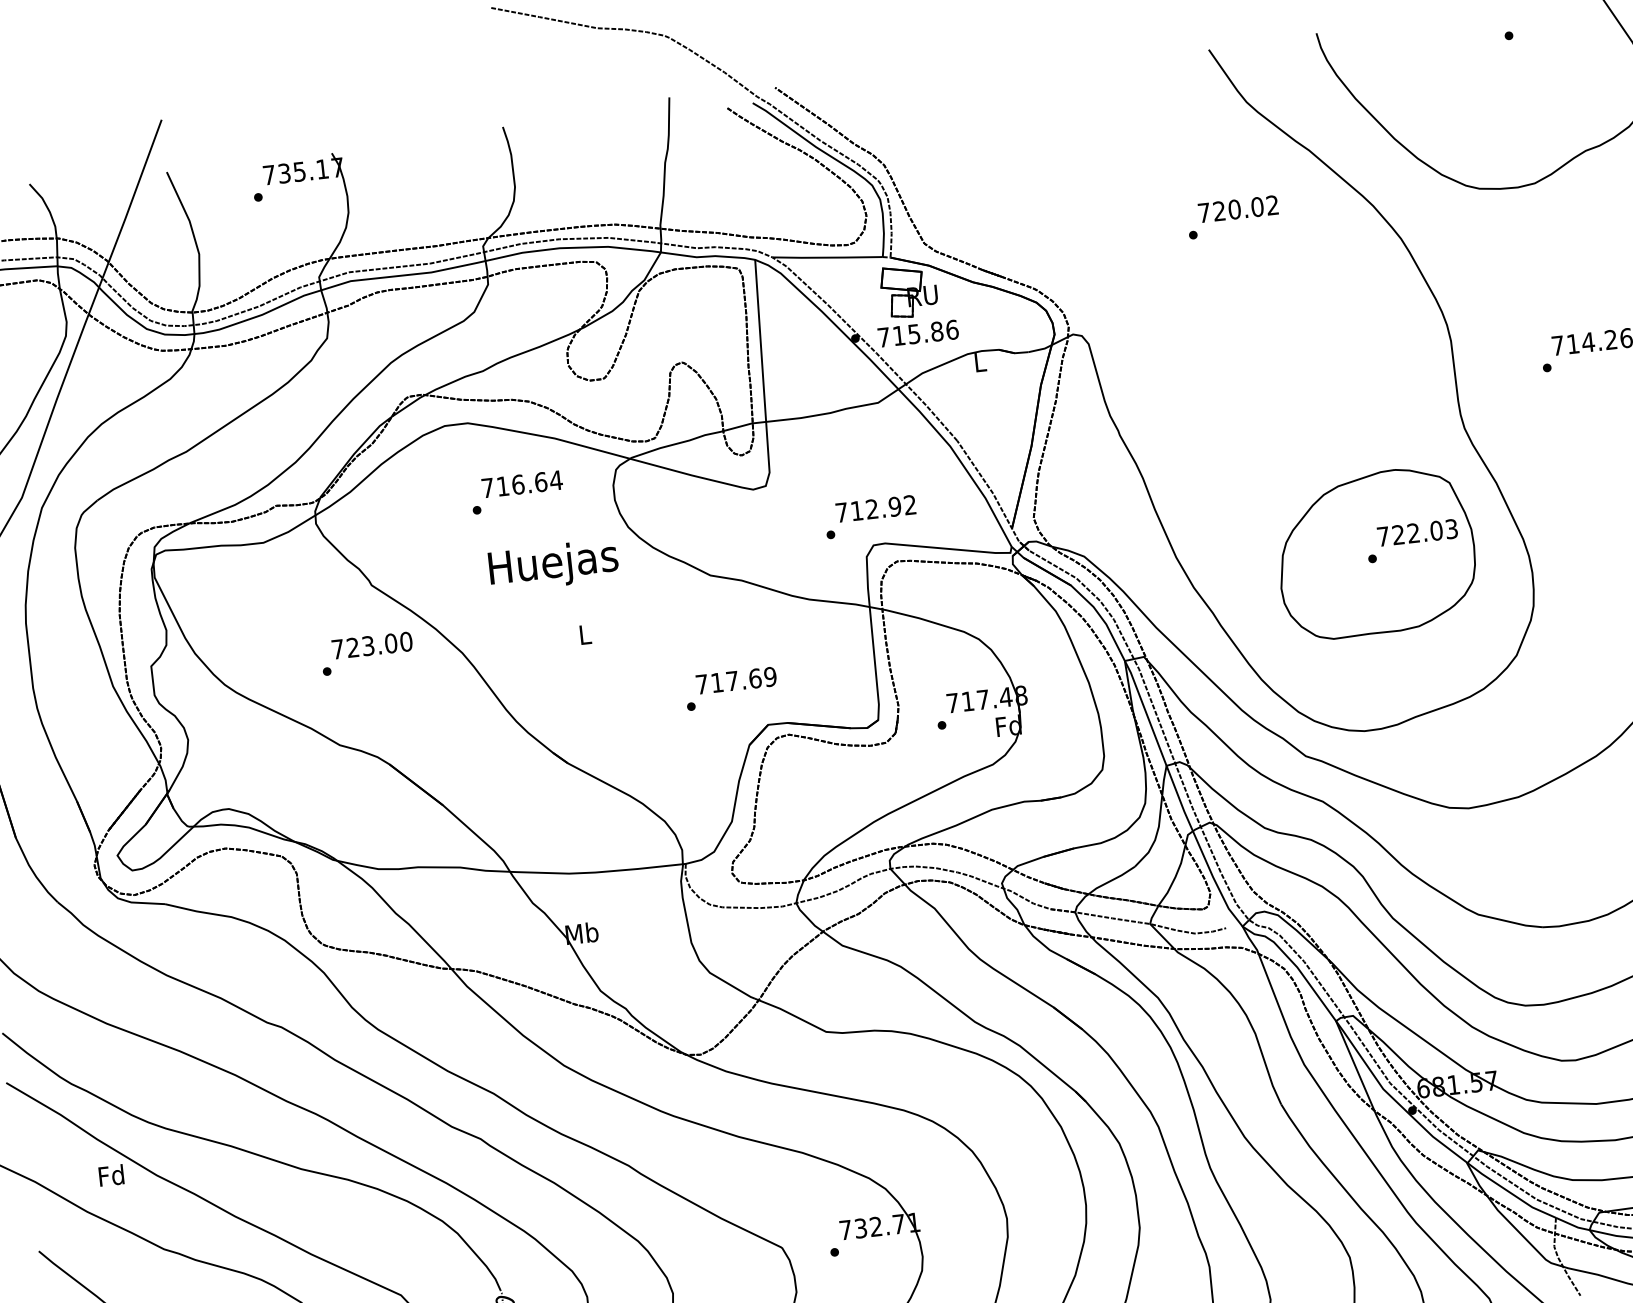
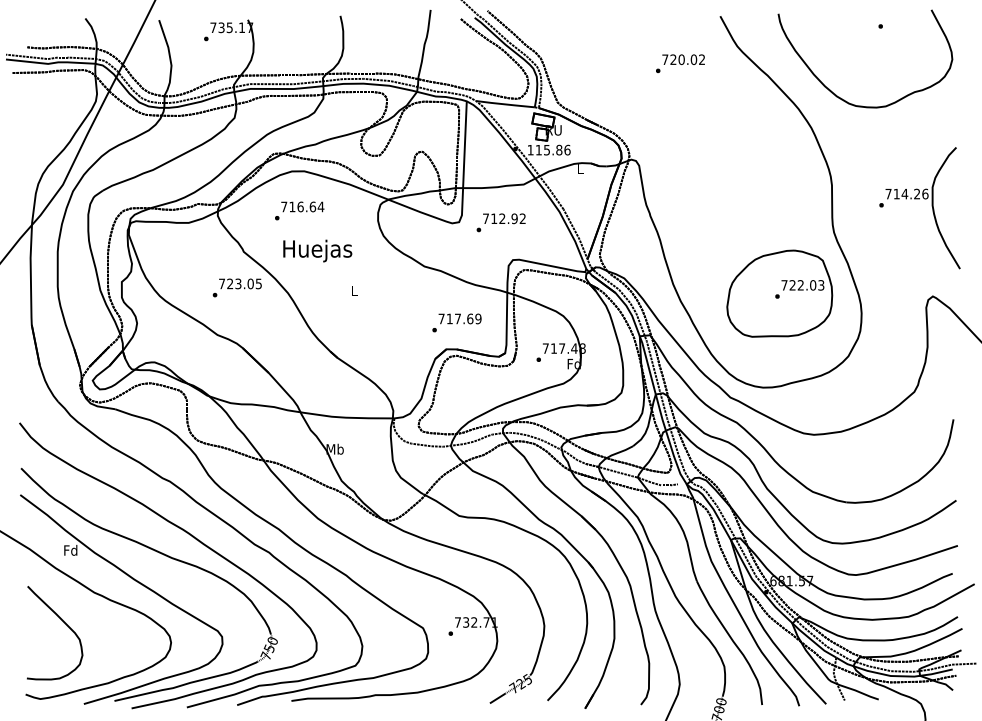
text: (1233, 216) -> (680, 63), moved
text: (883, 338) -> (530, 150), 715.86 -> 115.86
text: (516, 491) -> (299, 210), moved
text: (869, 516) -> (500, 222), moved
text: (553, 564) -> (317, 250), moved
text: (405, 641) -> (258, 283), 723.00 -> 723.05
text: (730, 687) -> (456, 322), moved

